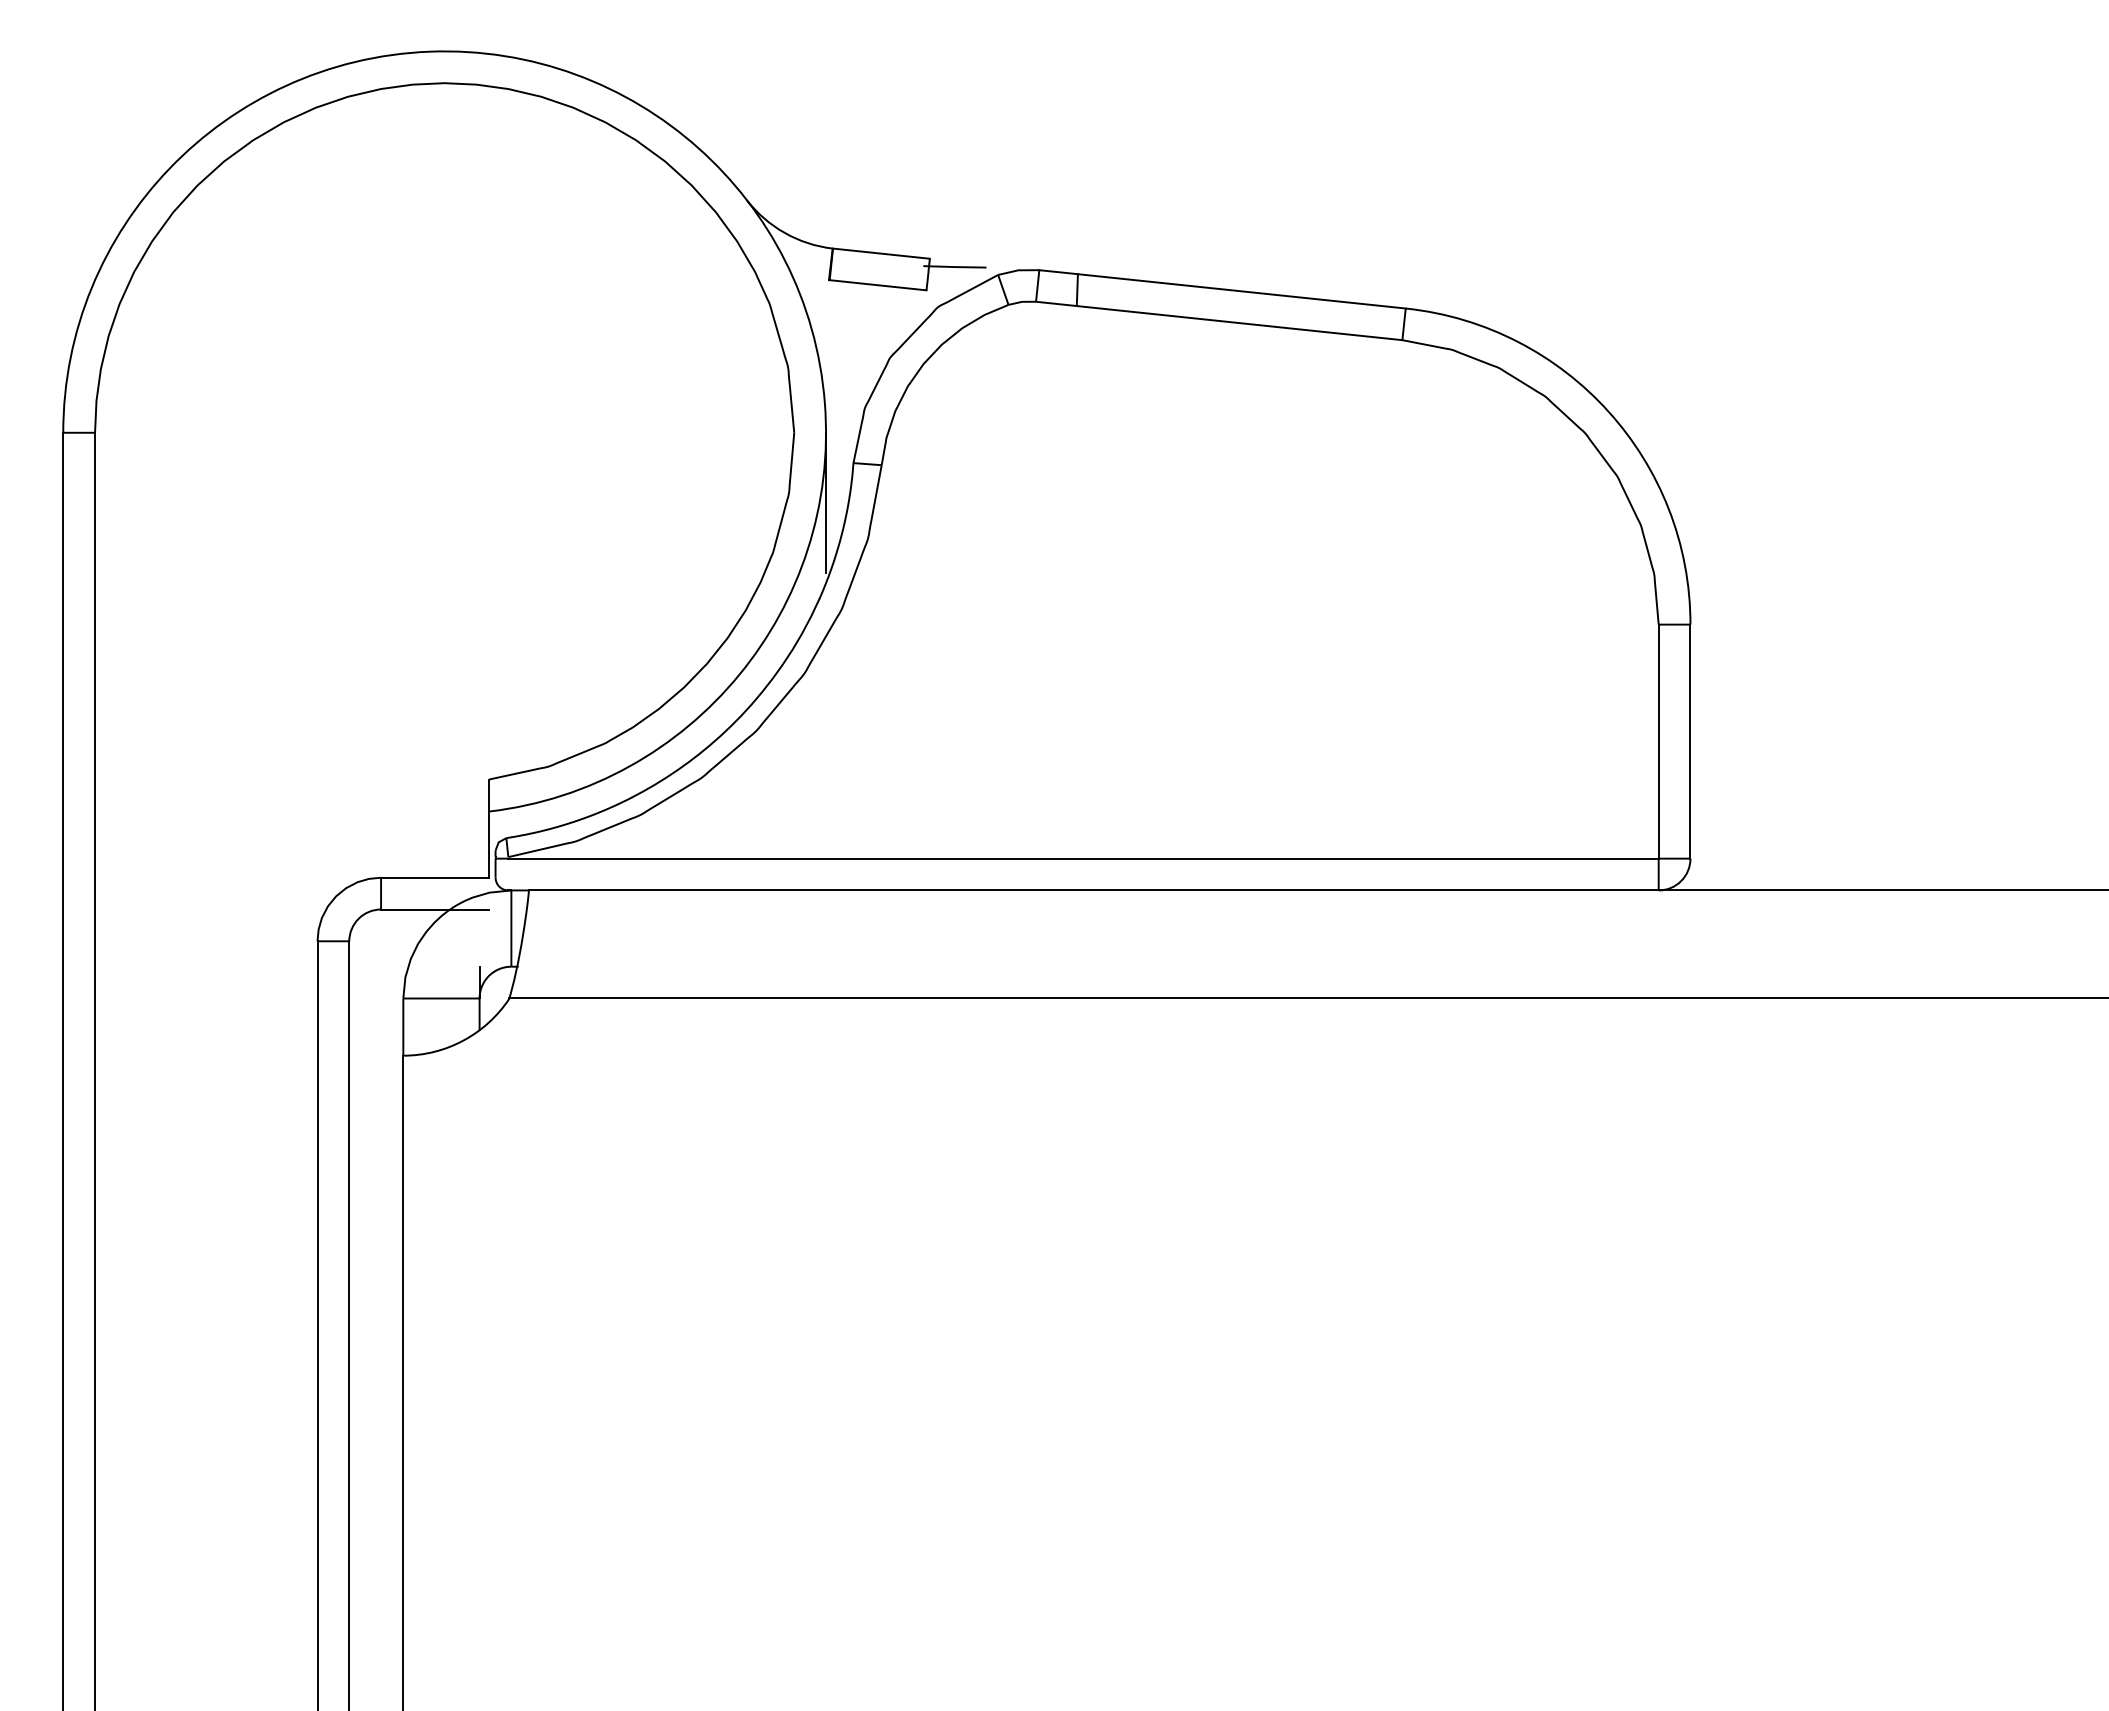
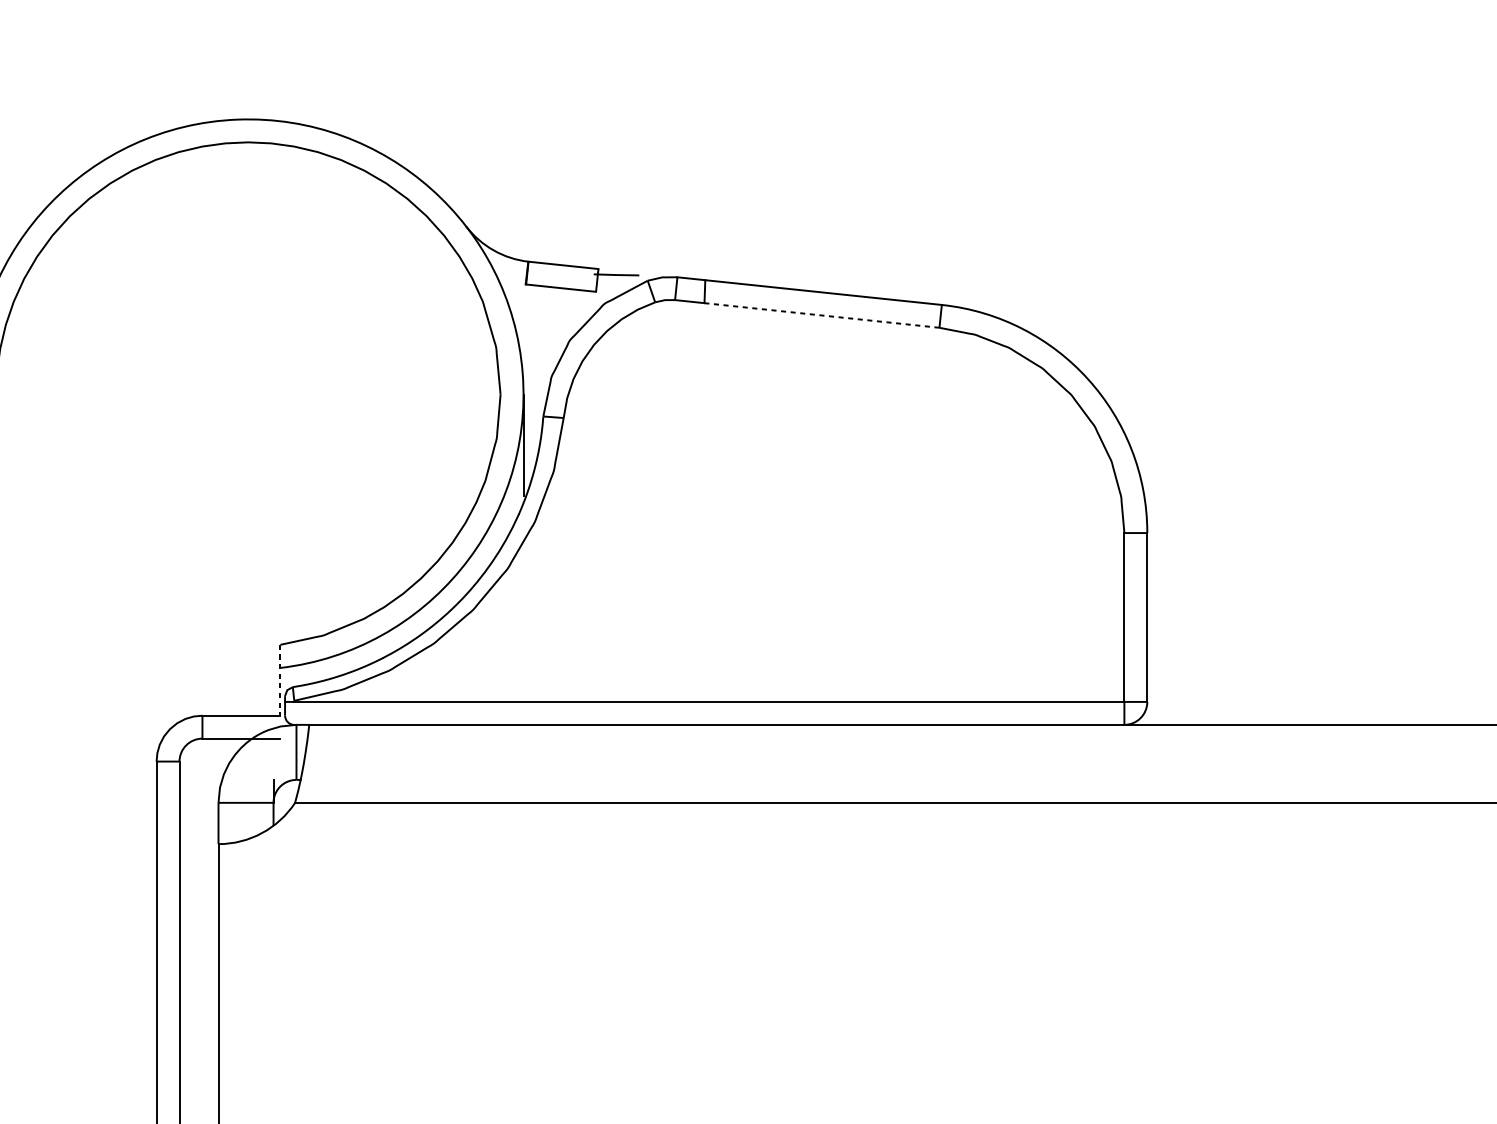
line: (1239, 323) -> (821, 315), solid -> dashed
line: (489, 829) -> (280, 680), solid -> dashed

